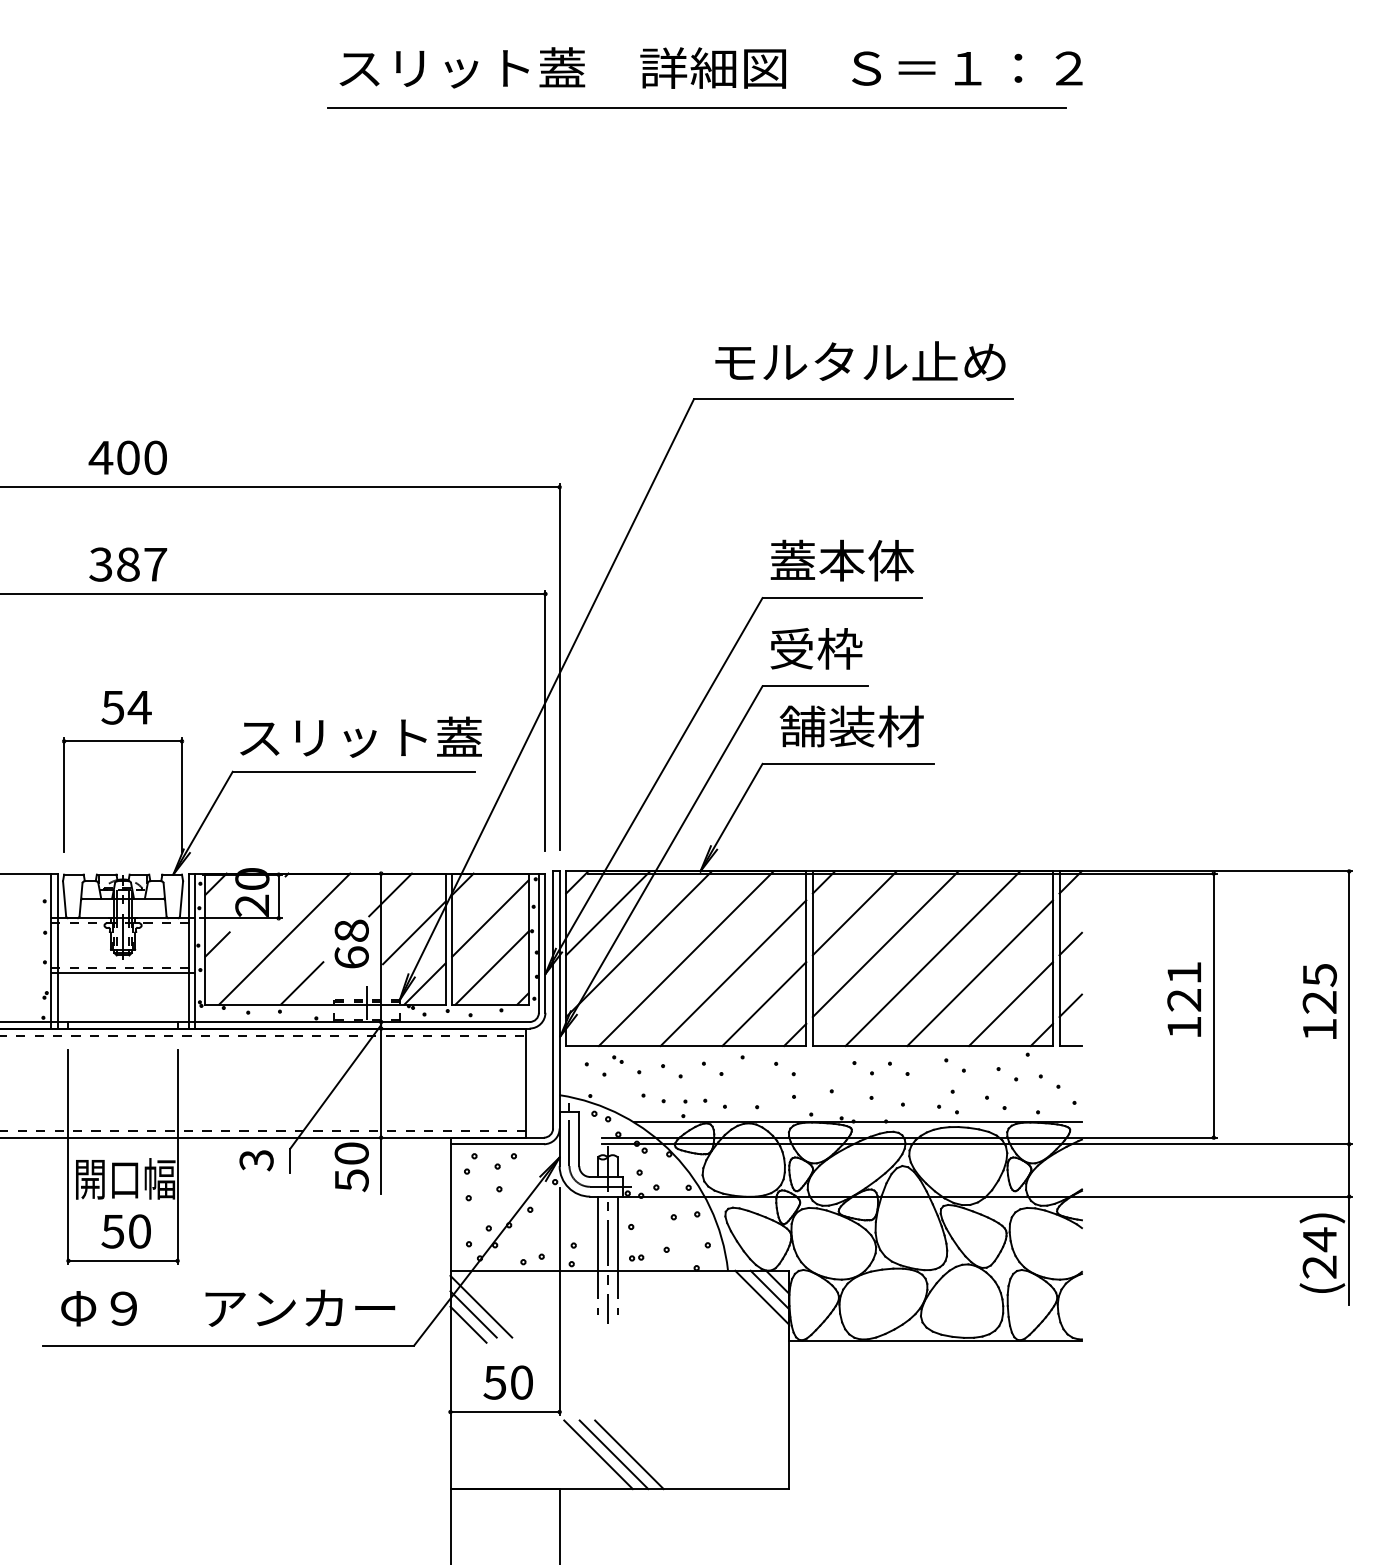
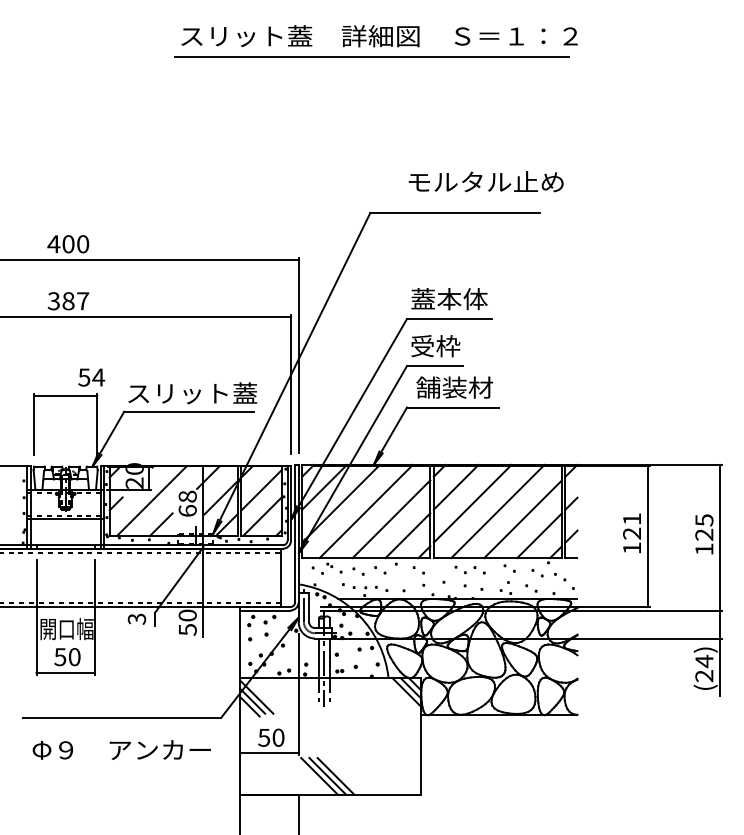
text: (859, 360) -> (485, 181), moved
text: (126, 707) -> (91, 377), moved
text: (227, 1307) -> (121, 749), moved

